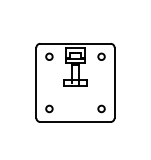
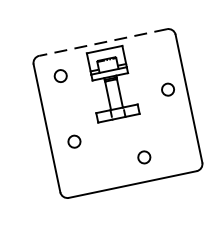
line: (75, 43) -> (103, 42), solid -> dashed
circle: (101, 56) -> (167, 89), moved
circle: (49, 108) -> (74, 140), moved
circle: (101, 108) -> (144, 156), moved

